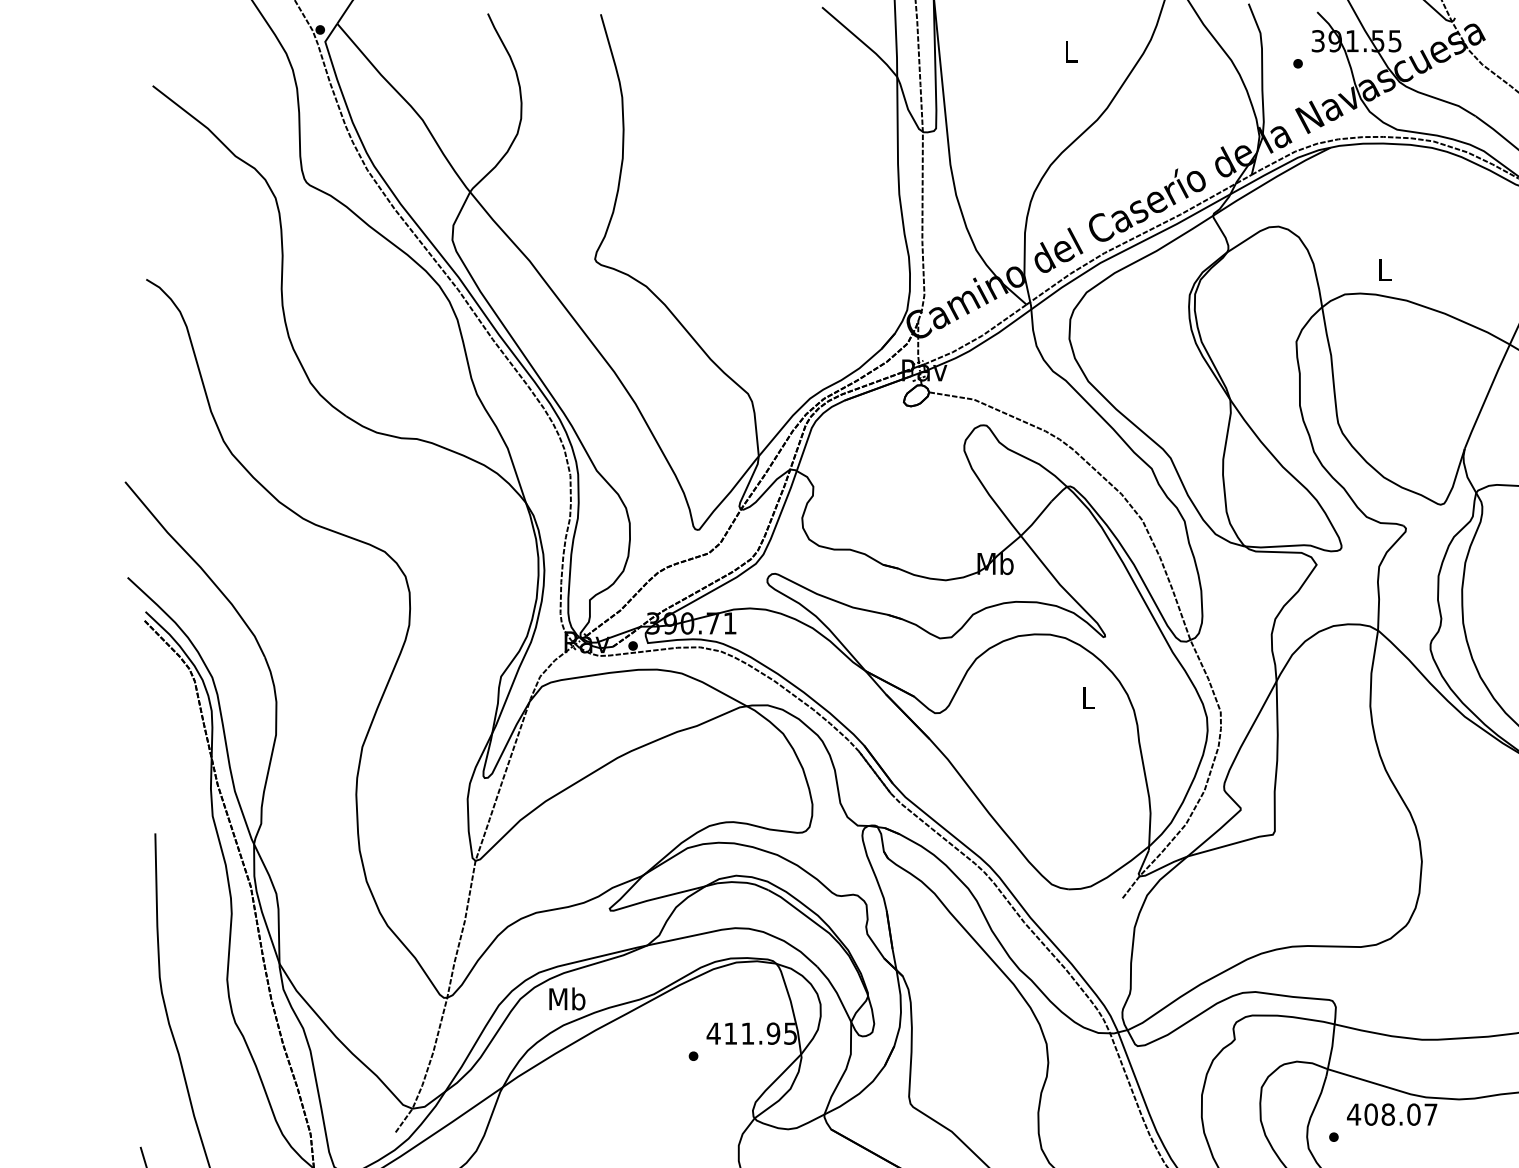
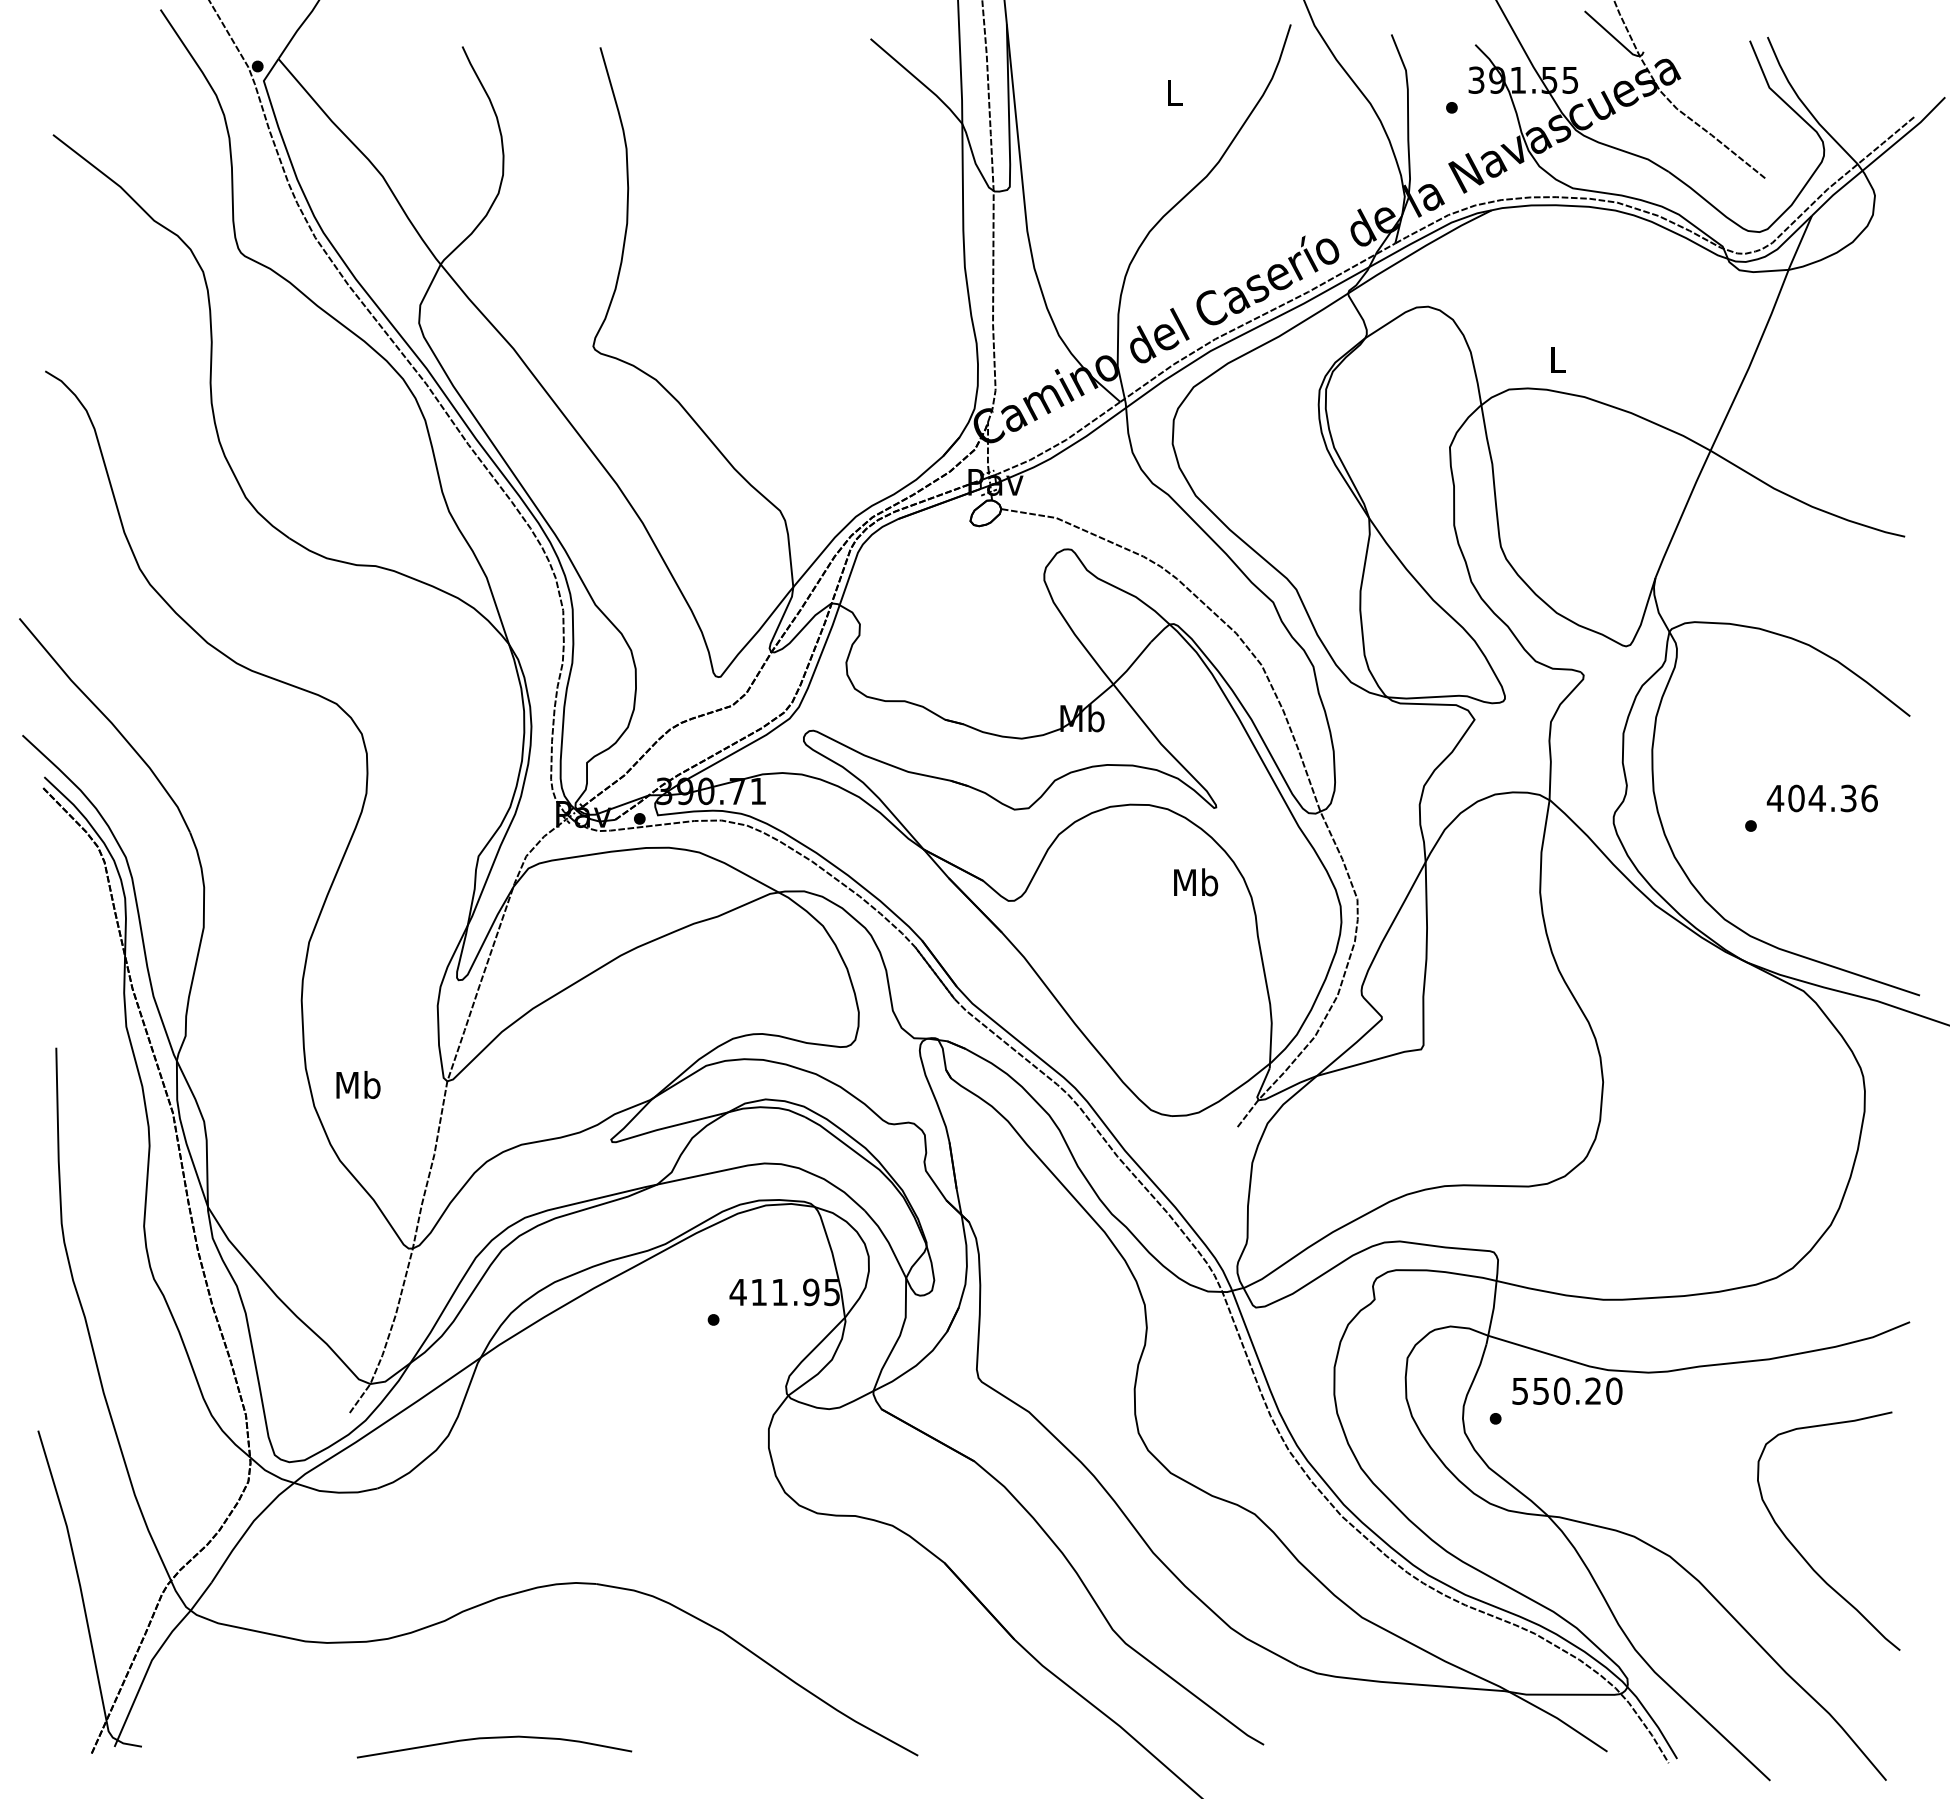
text: (1088, 698) -> (1196, 882), L -> Mb
text: (567, 998) -> (358, 1084), moved
text: (1391, 1114) -> (1566, 1390), 408.07 -> 550.20

